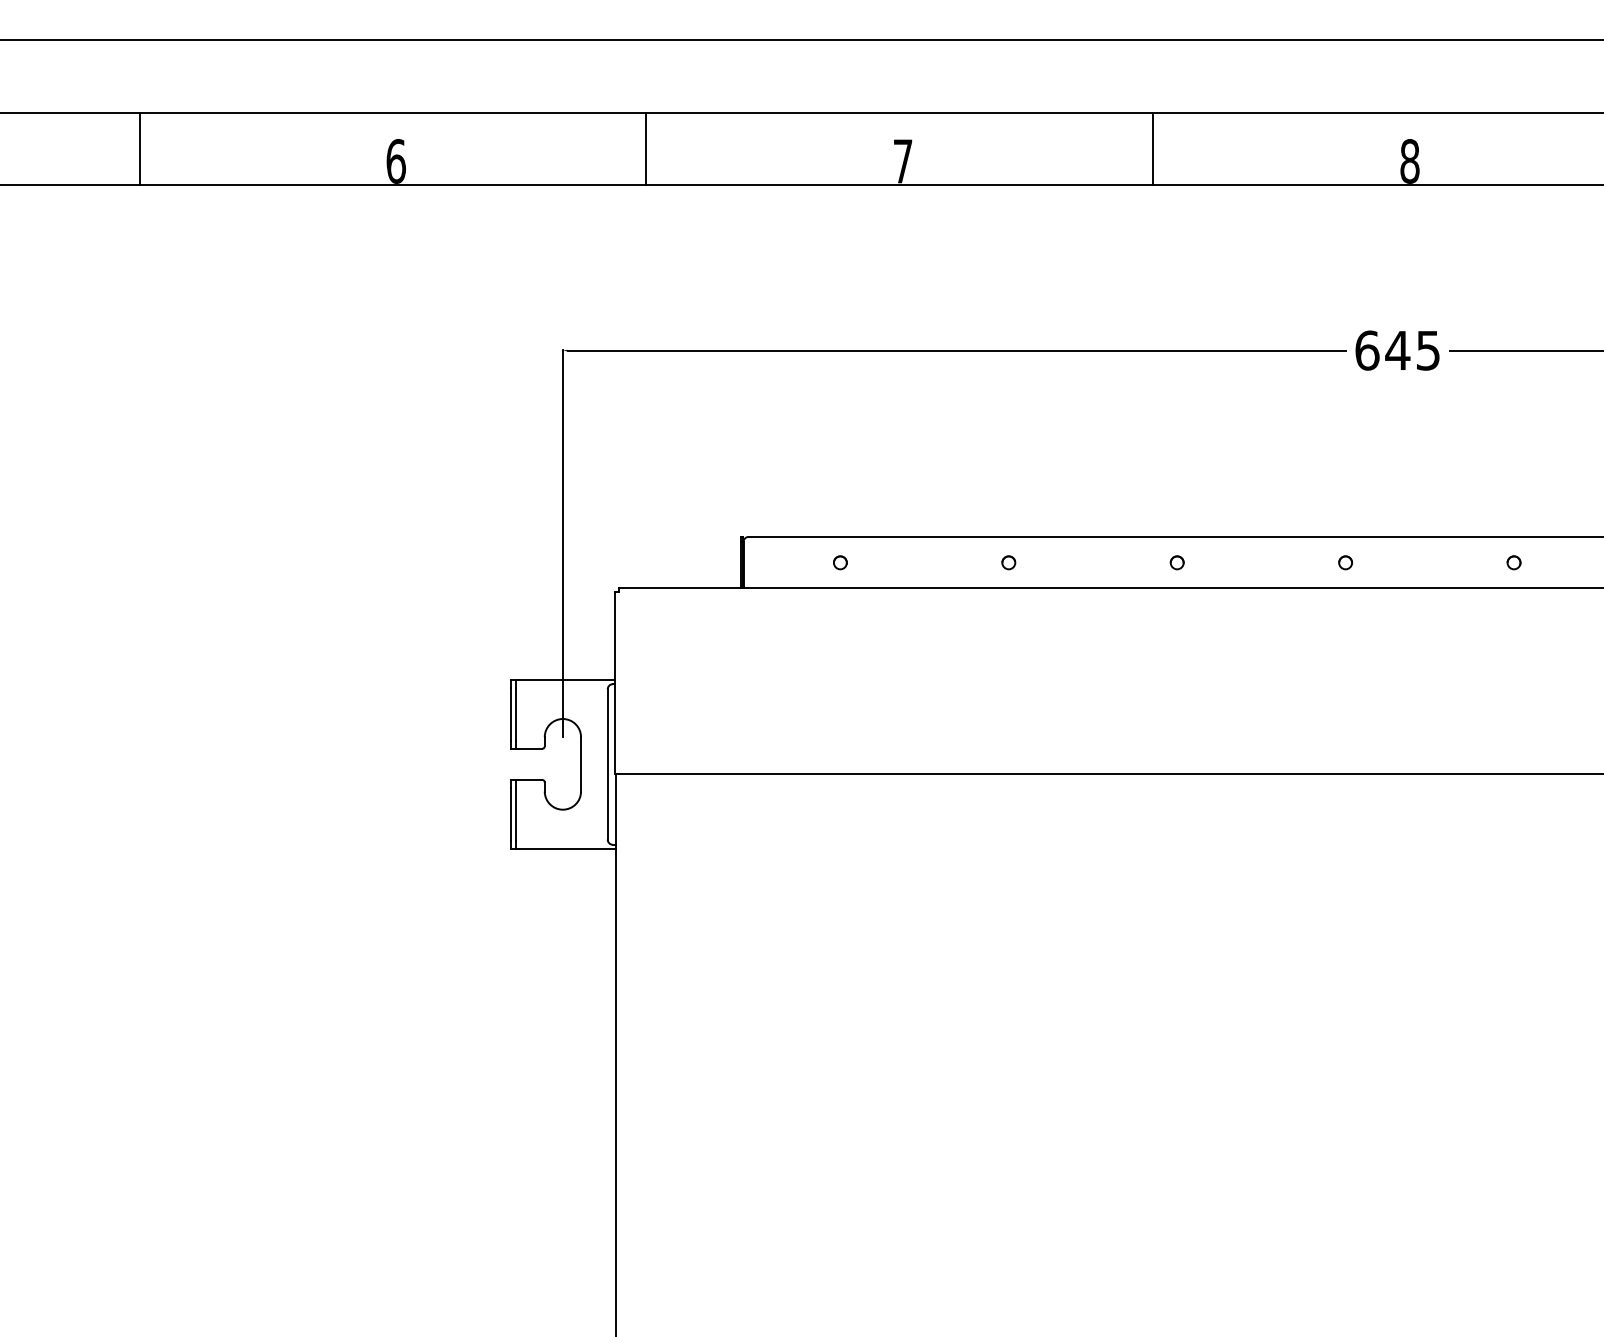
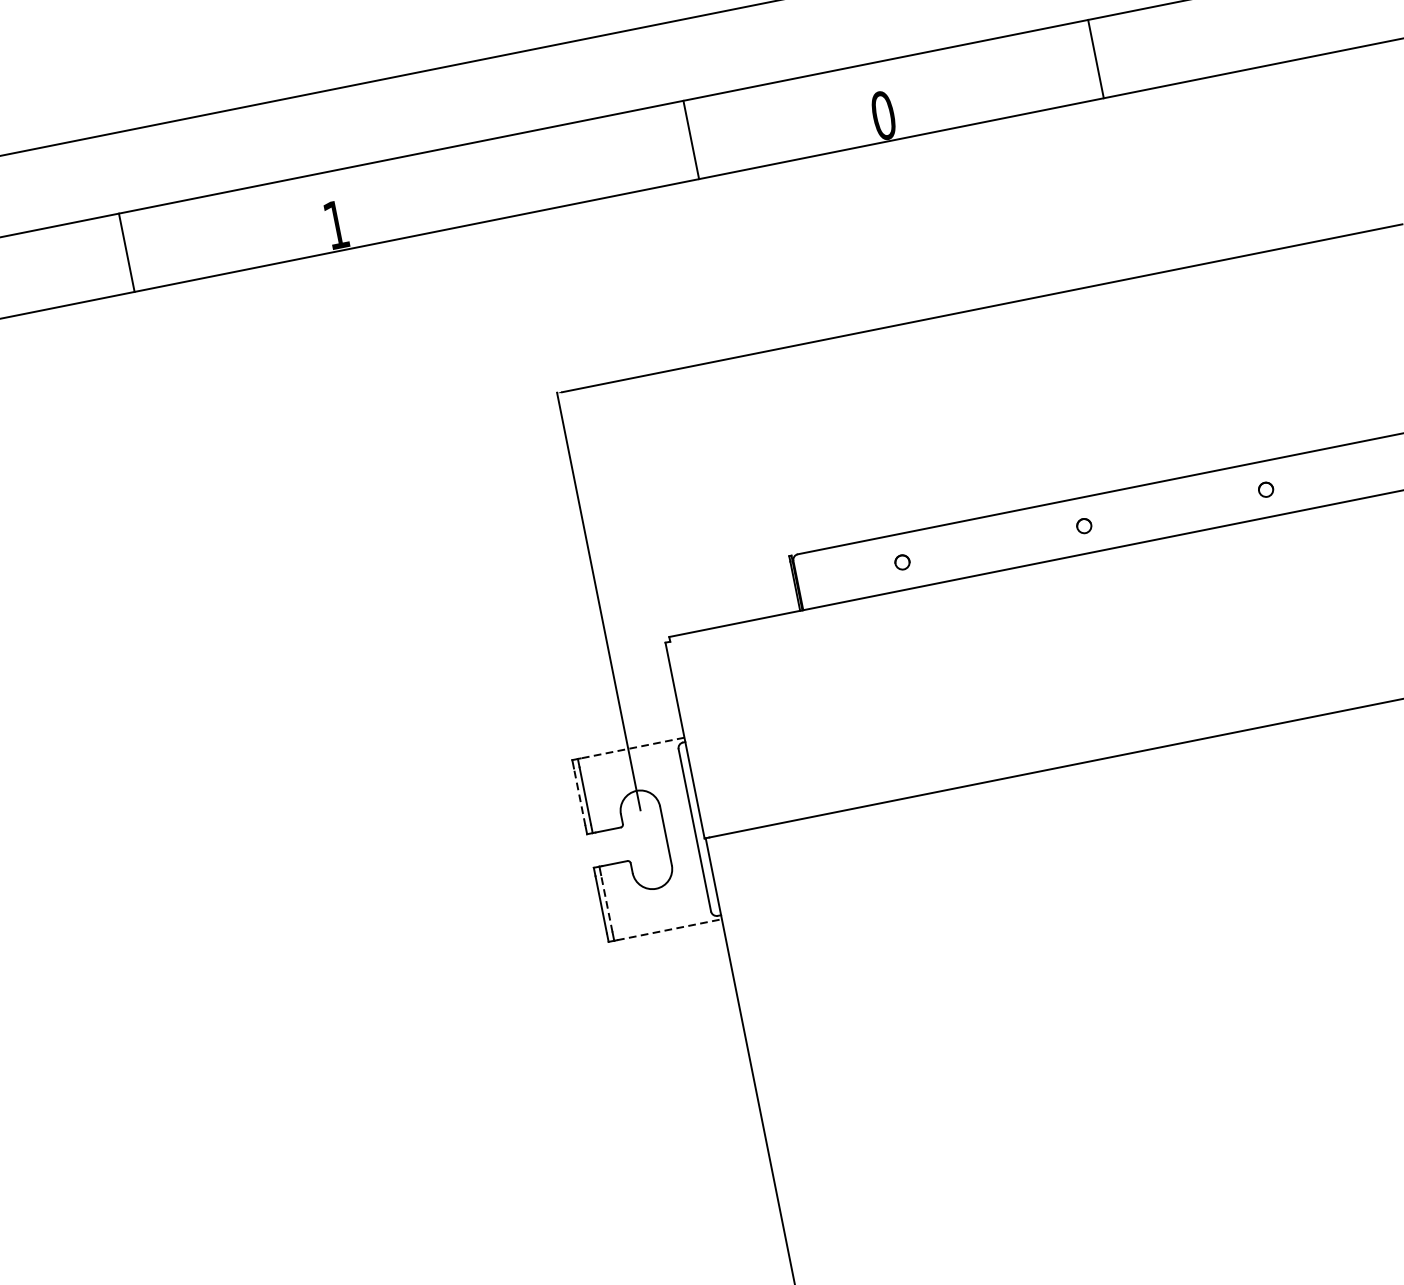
line: (139, 148) -> (126, 252), moved
line: (646, 148) -> (691, 139), moved
line: (1153, 148) -> (1096, 58), moved
text: (395, 161) -> (335, 225), 6 -> 1
text: (902, 161) -> (882, 115), 7 -> 0
line: (566, 680) -> (632, 748), solid -> dashed
line: (511, 714) -> (580, 797), solid -> dashed
line: (516, 814) -> (607, 903), solid -> dashed
line: (567, 848) -> (669, 929), solid -> dashed

